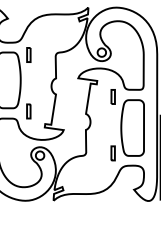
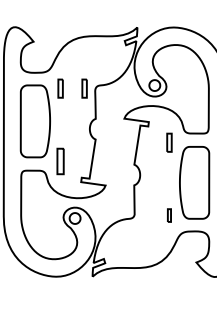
part: (47, 54) -> (84, 88), added
part: (28, 111) -> (60, 161), size x1.4
part: (113, 153) -> (169, 215), size x0.7

